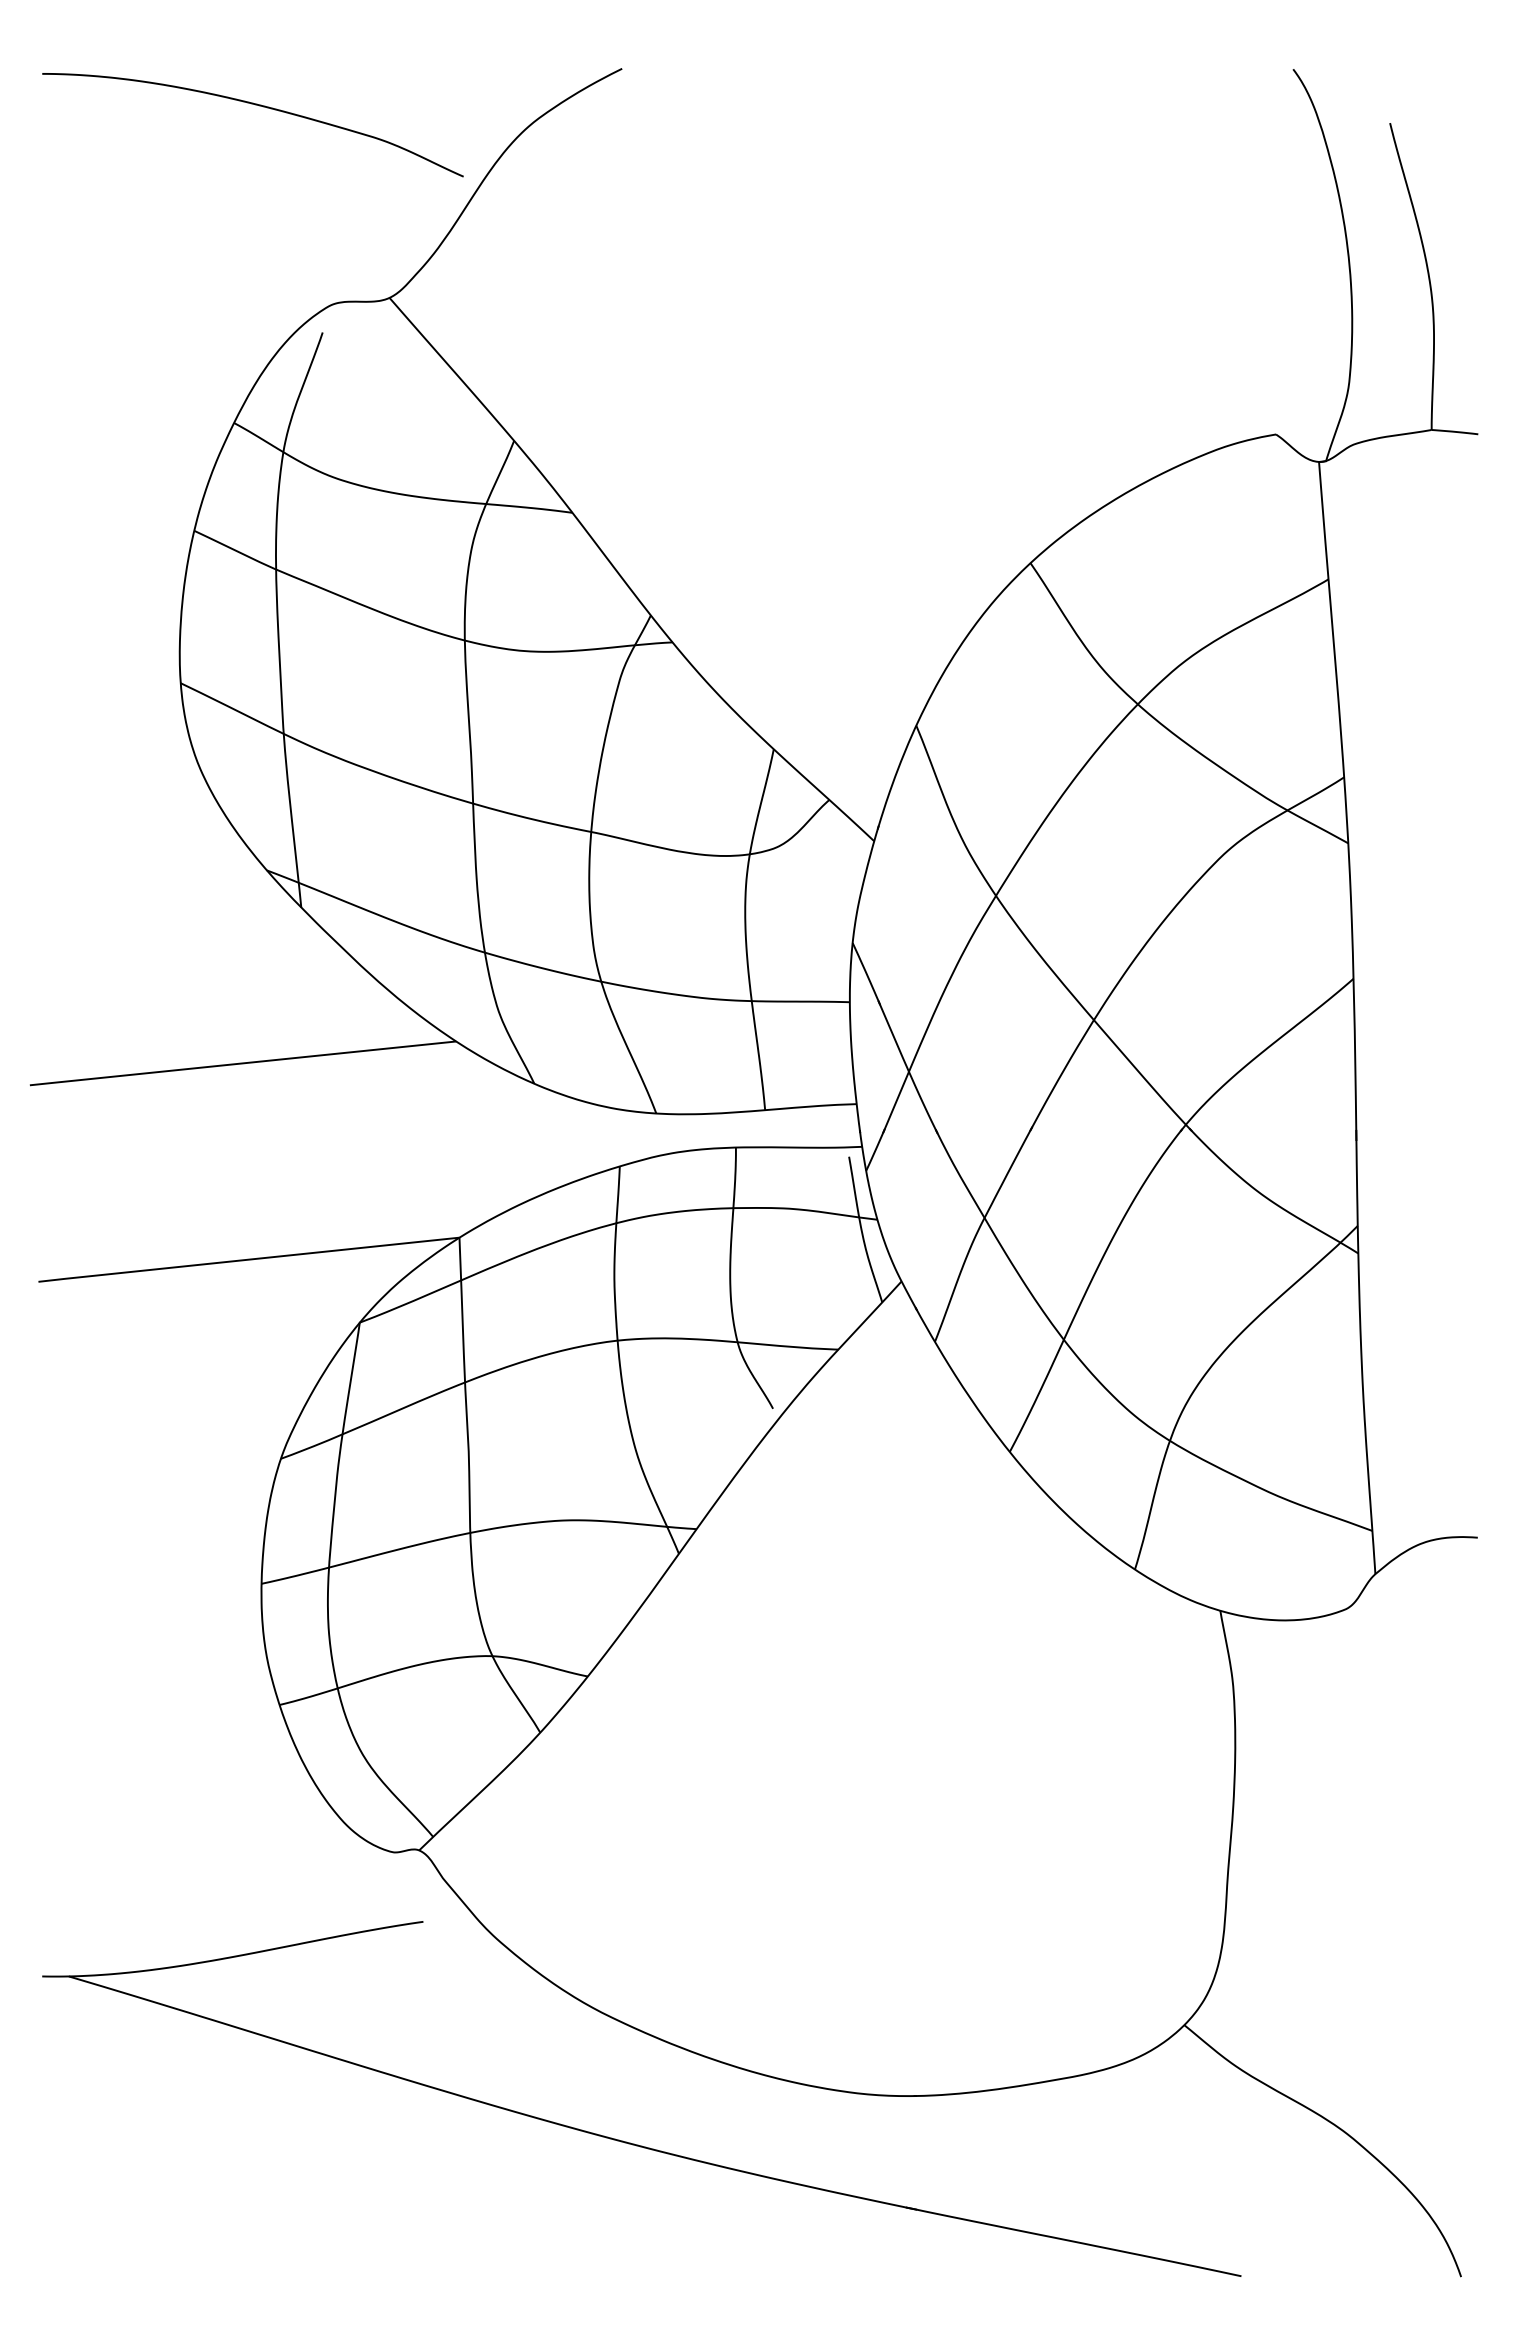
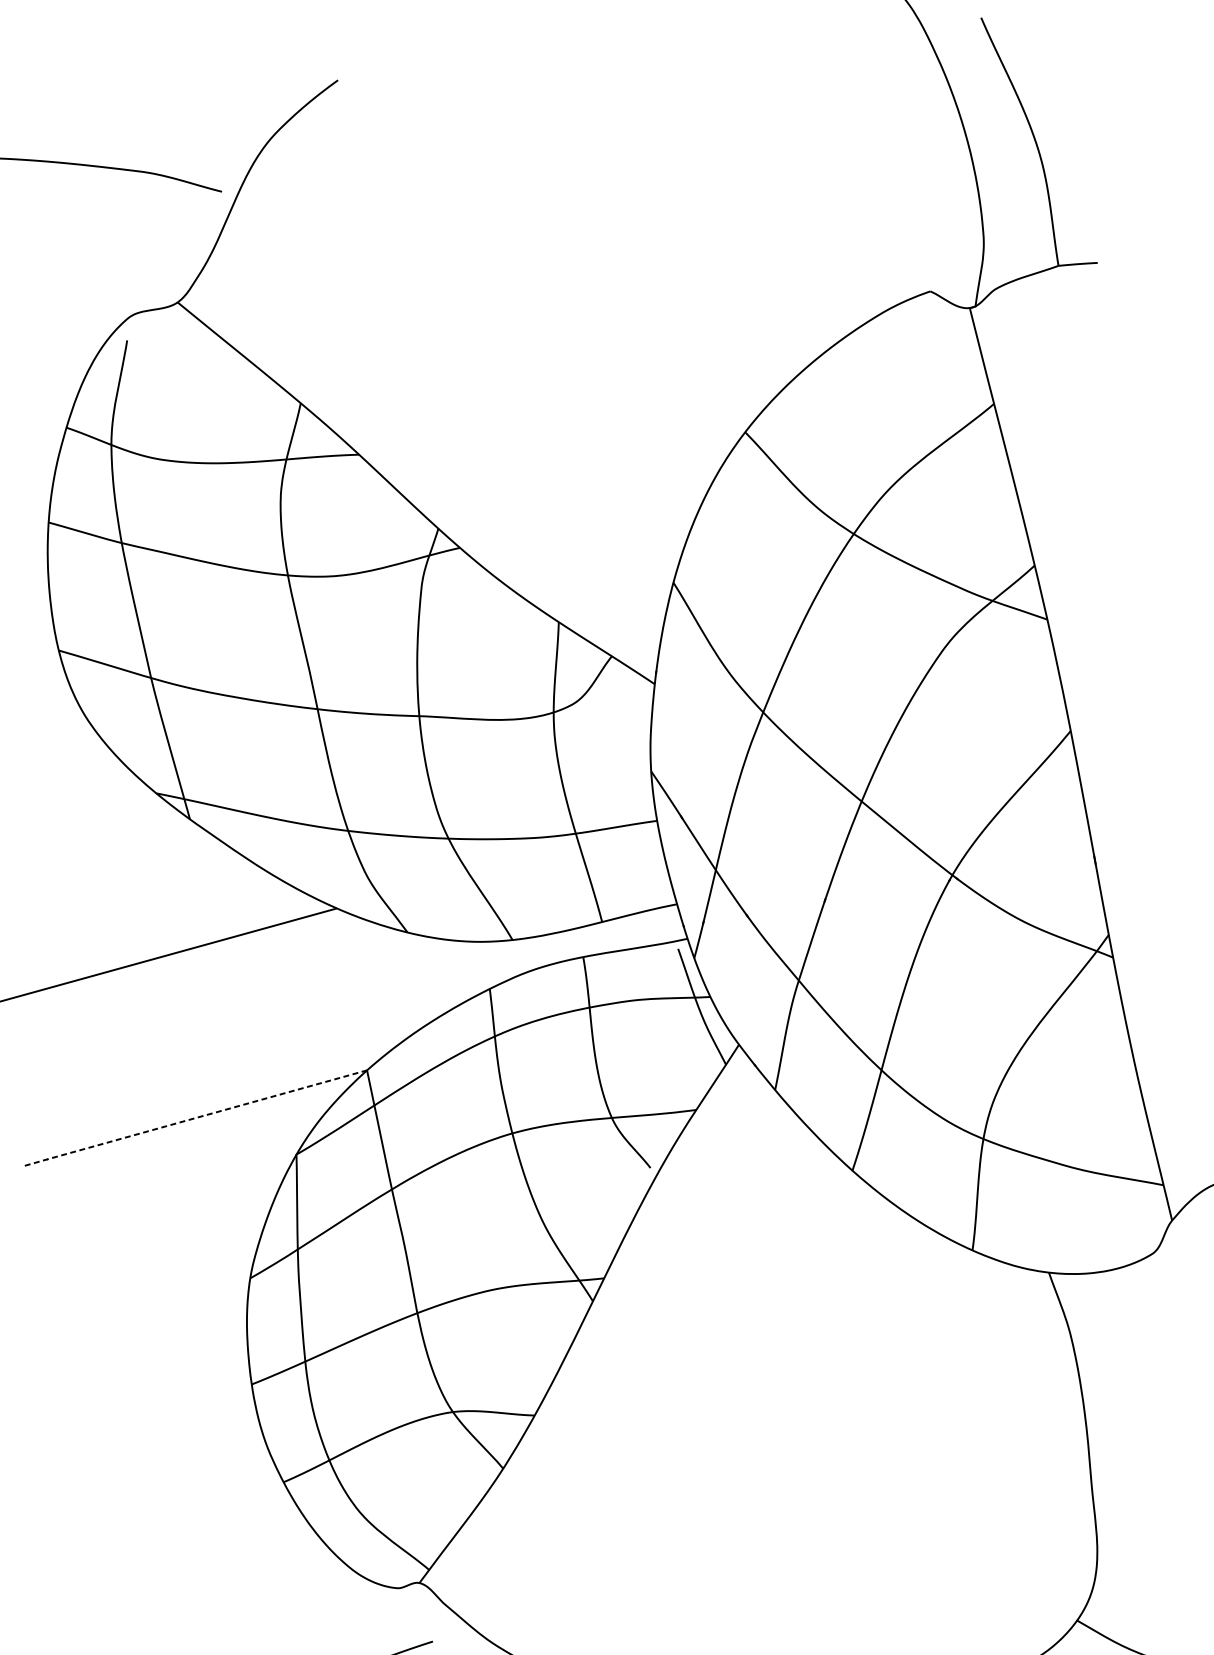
line: (247, 1259) -> (194, 1118), solid -> dashed

